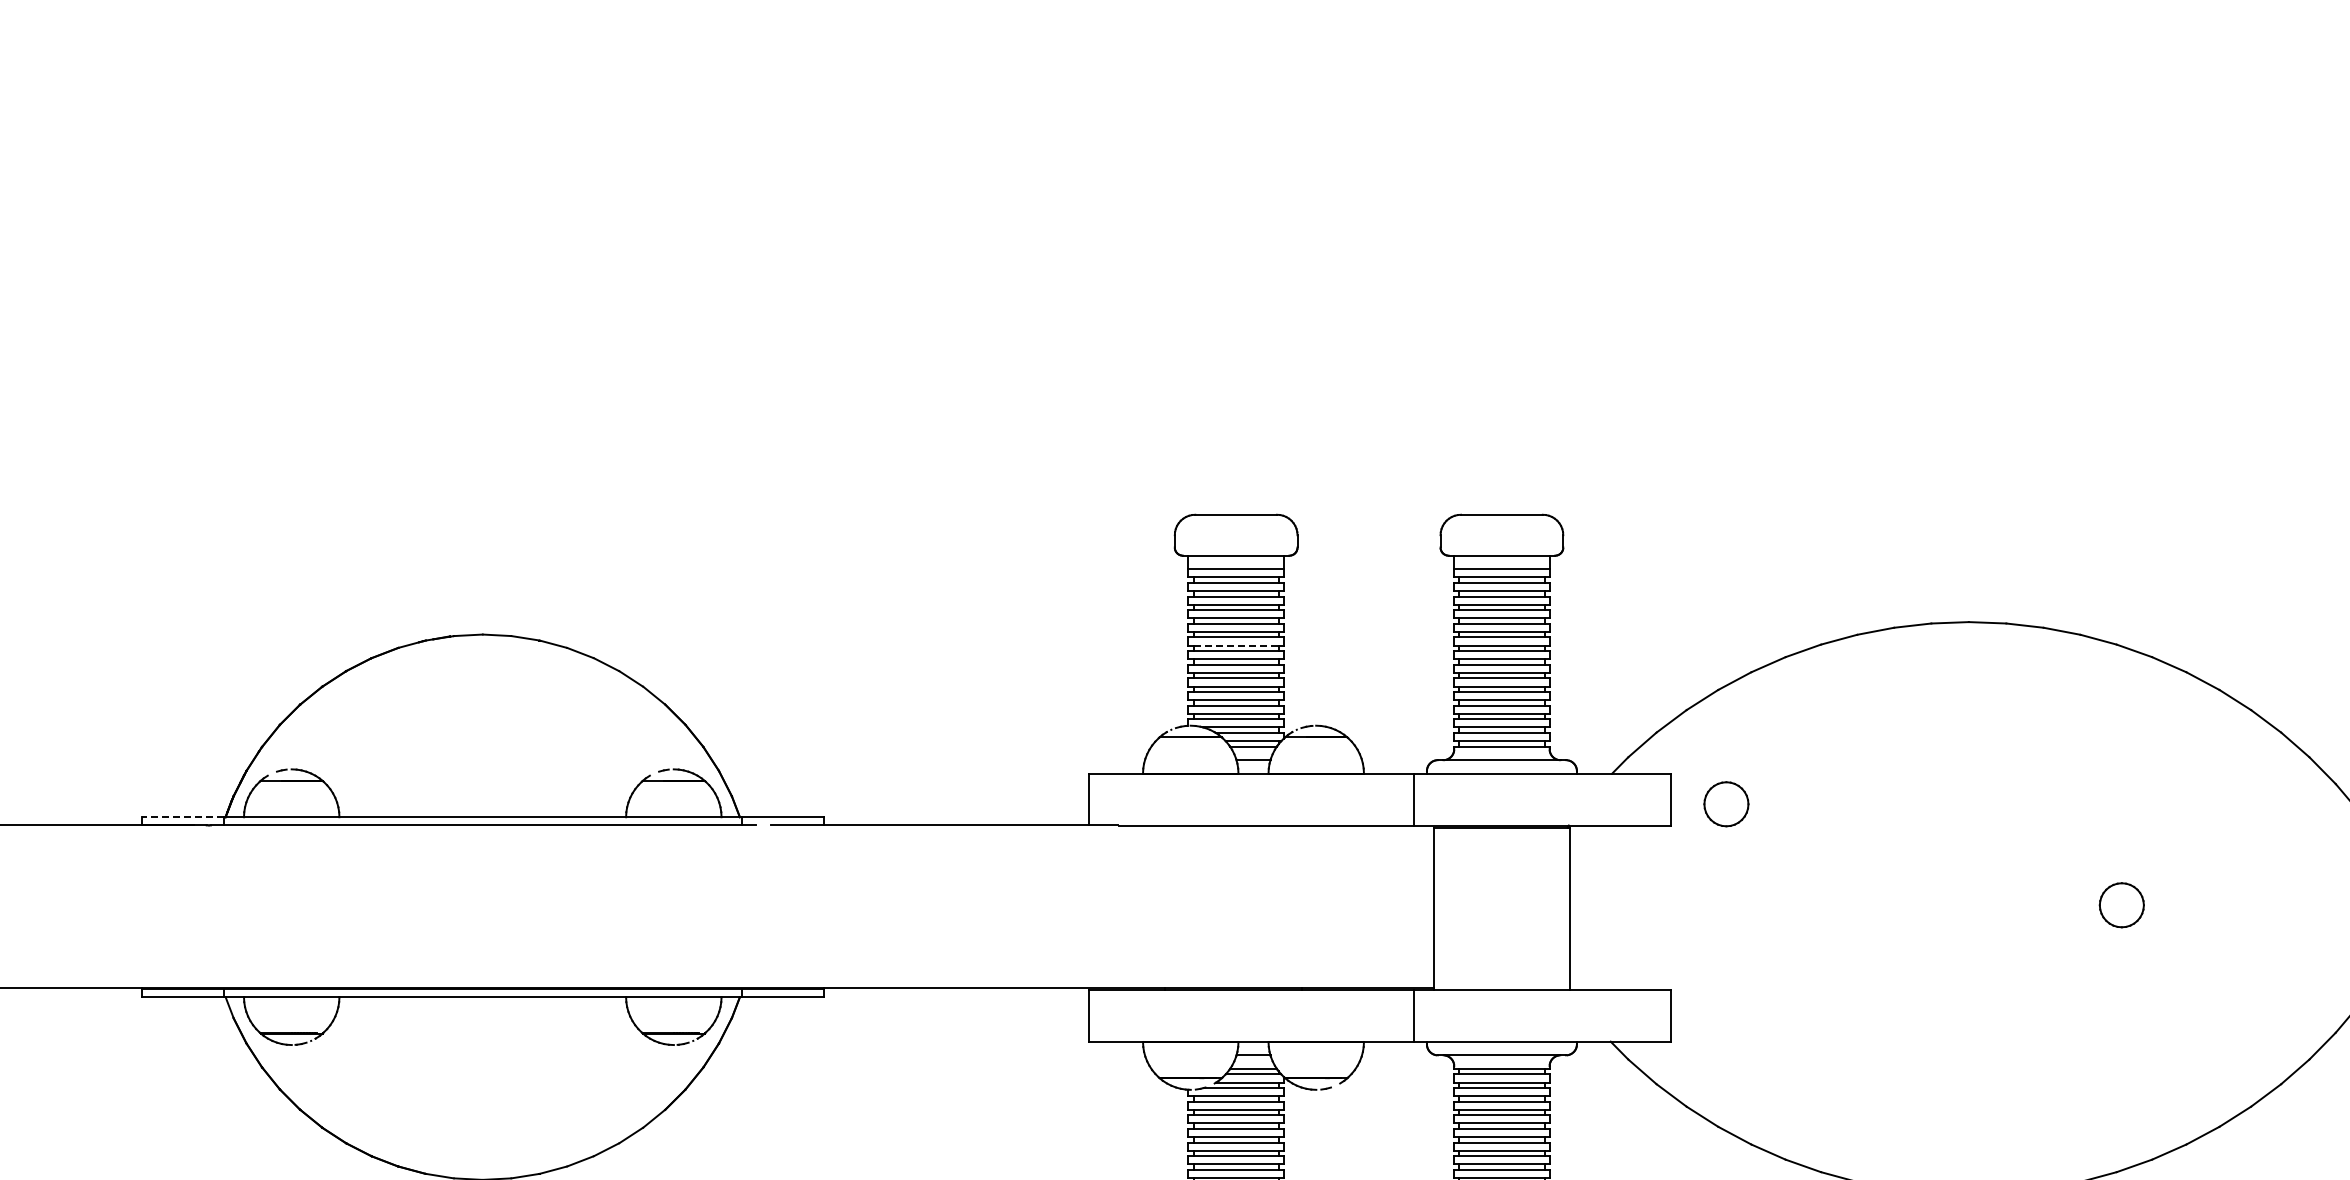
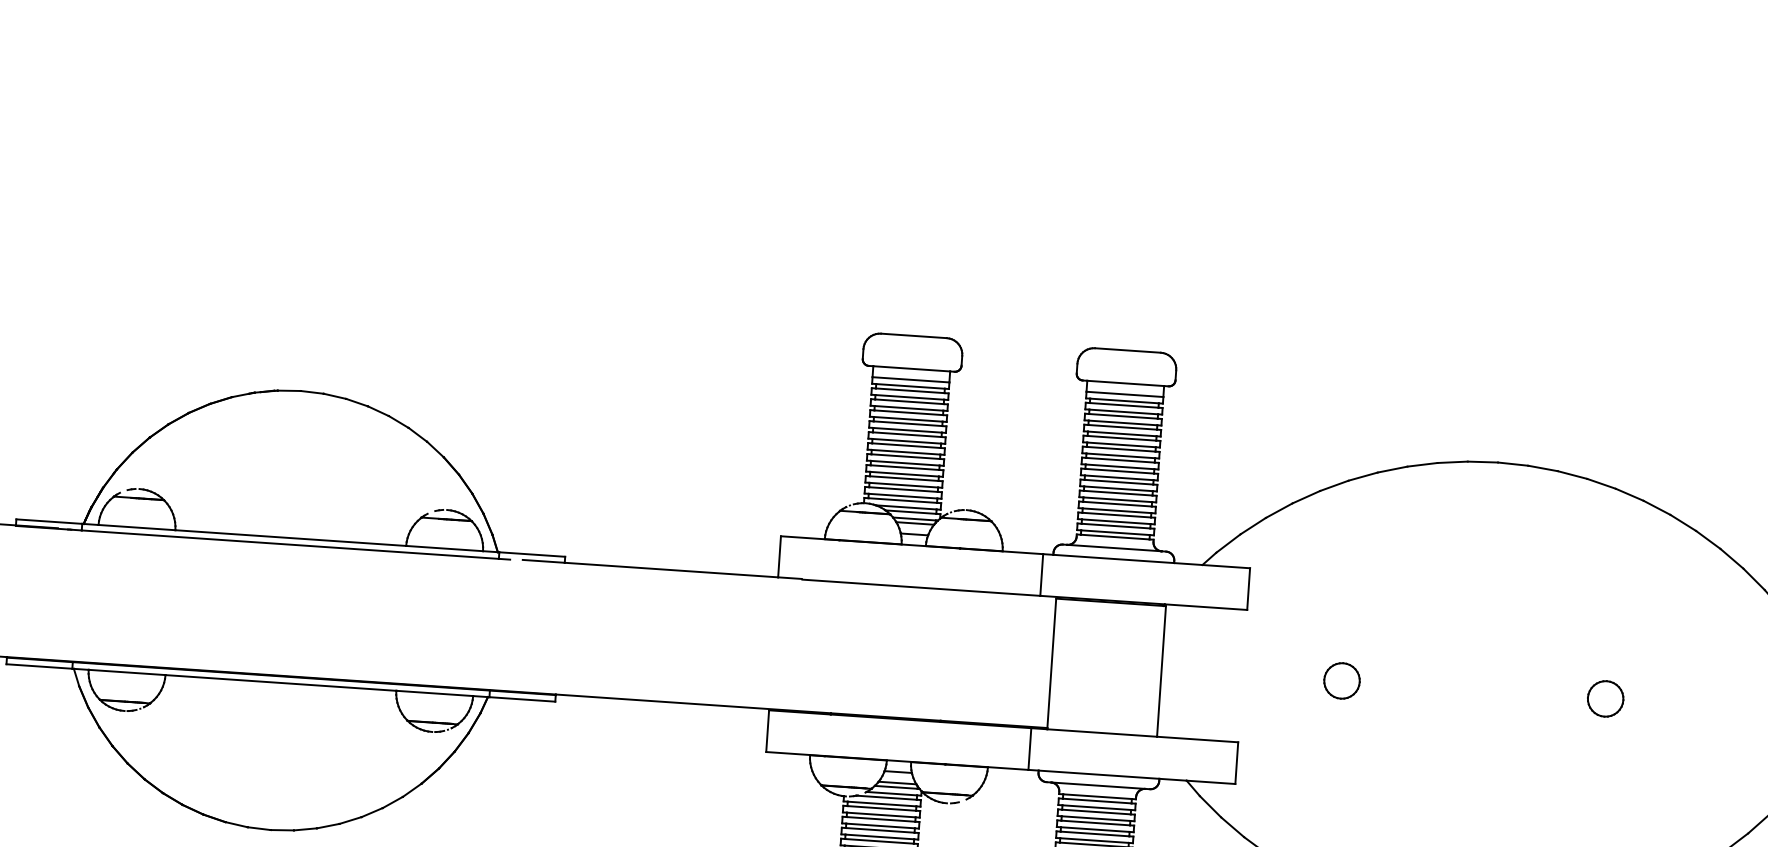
line: (1236, 645) -> (907, 441), dashed -> solid
part: (1726, 804) -> (1342, 681), moved
line: (182, 817) -> (49, 521), dashed -> solid

